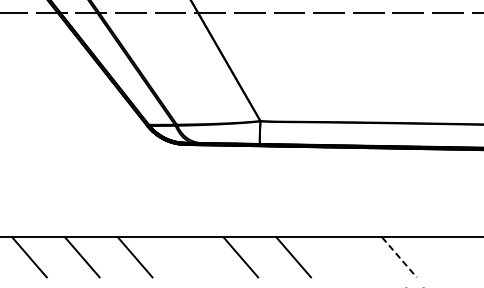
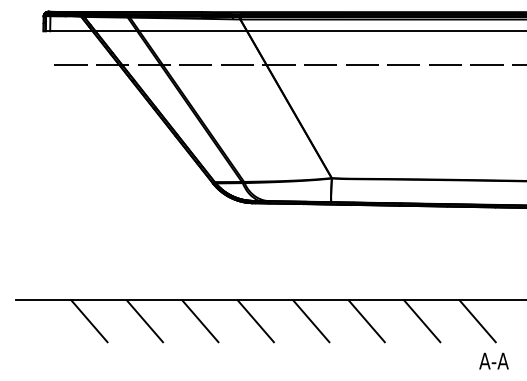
line: (187, 257) -> (255, 321), added
line: (346, 257) -> (422, 321), added
line: (399, 257) -> (477, 321), dashed -> solid

